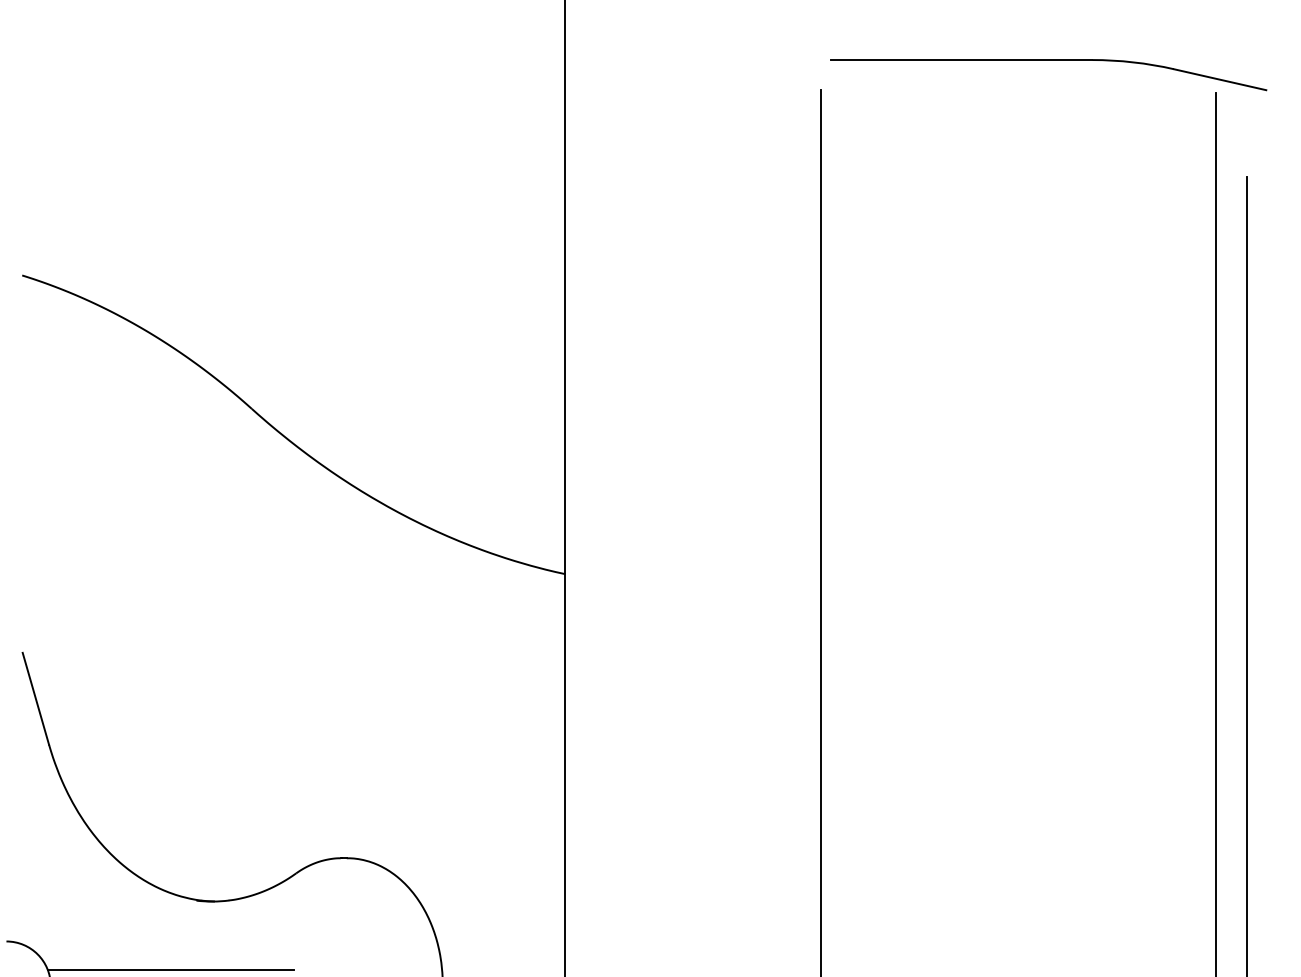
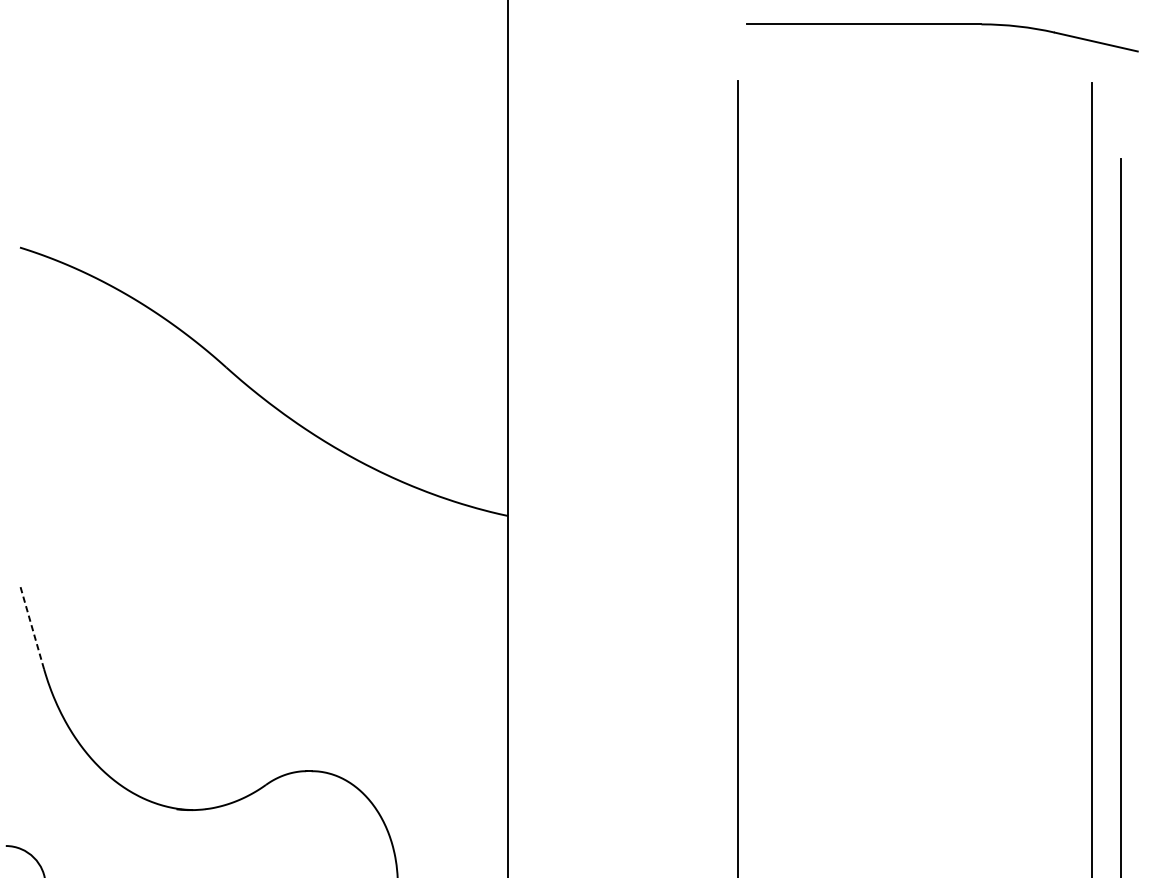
part: (1048, 60) -> (942, 24), moved
line: (35, 698) -> (31, 627), solid -> dashed
line: (170, 970) -> (153, 872), removed

